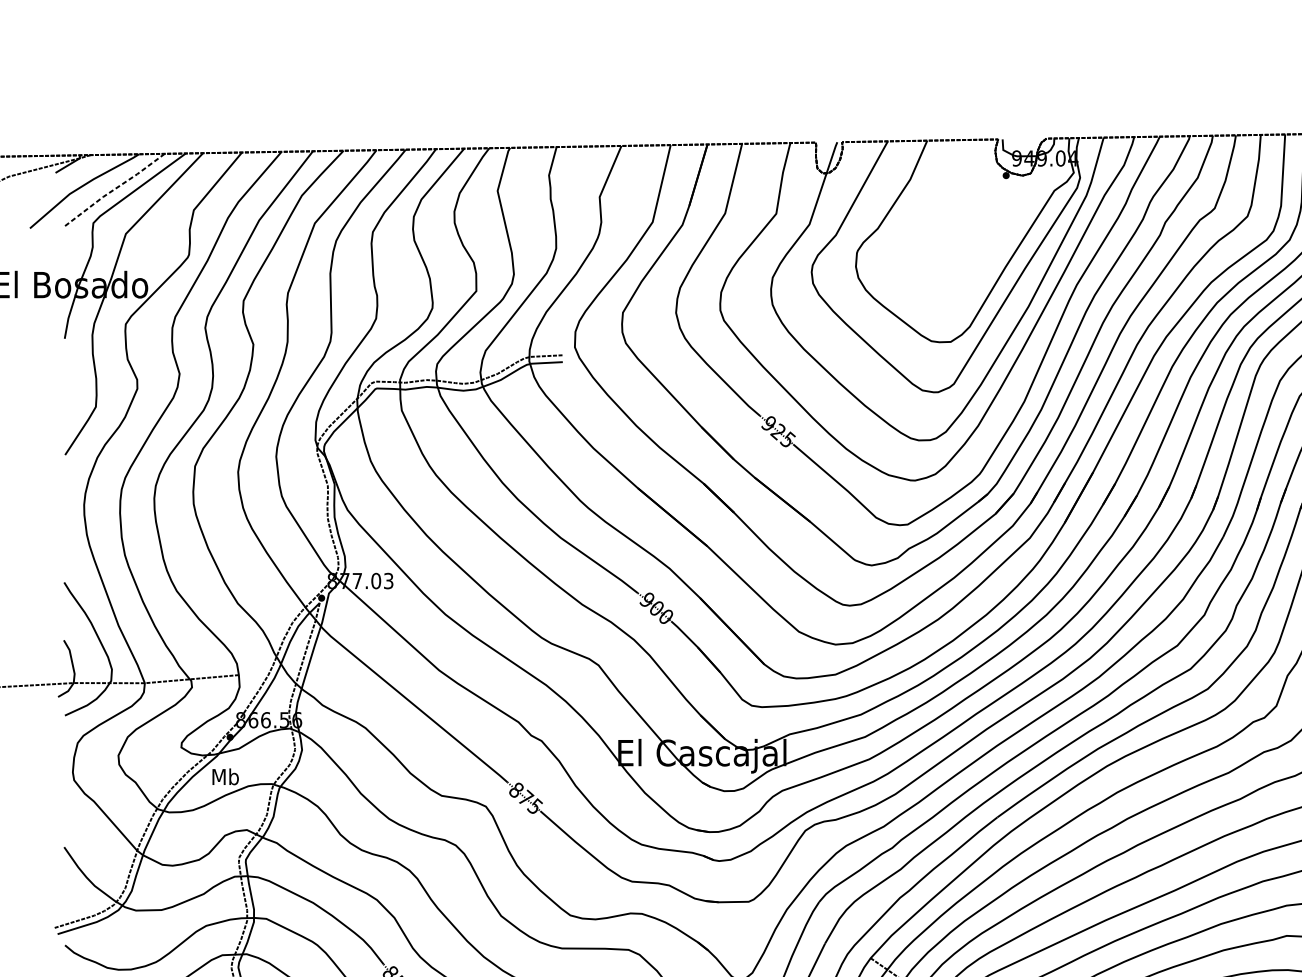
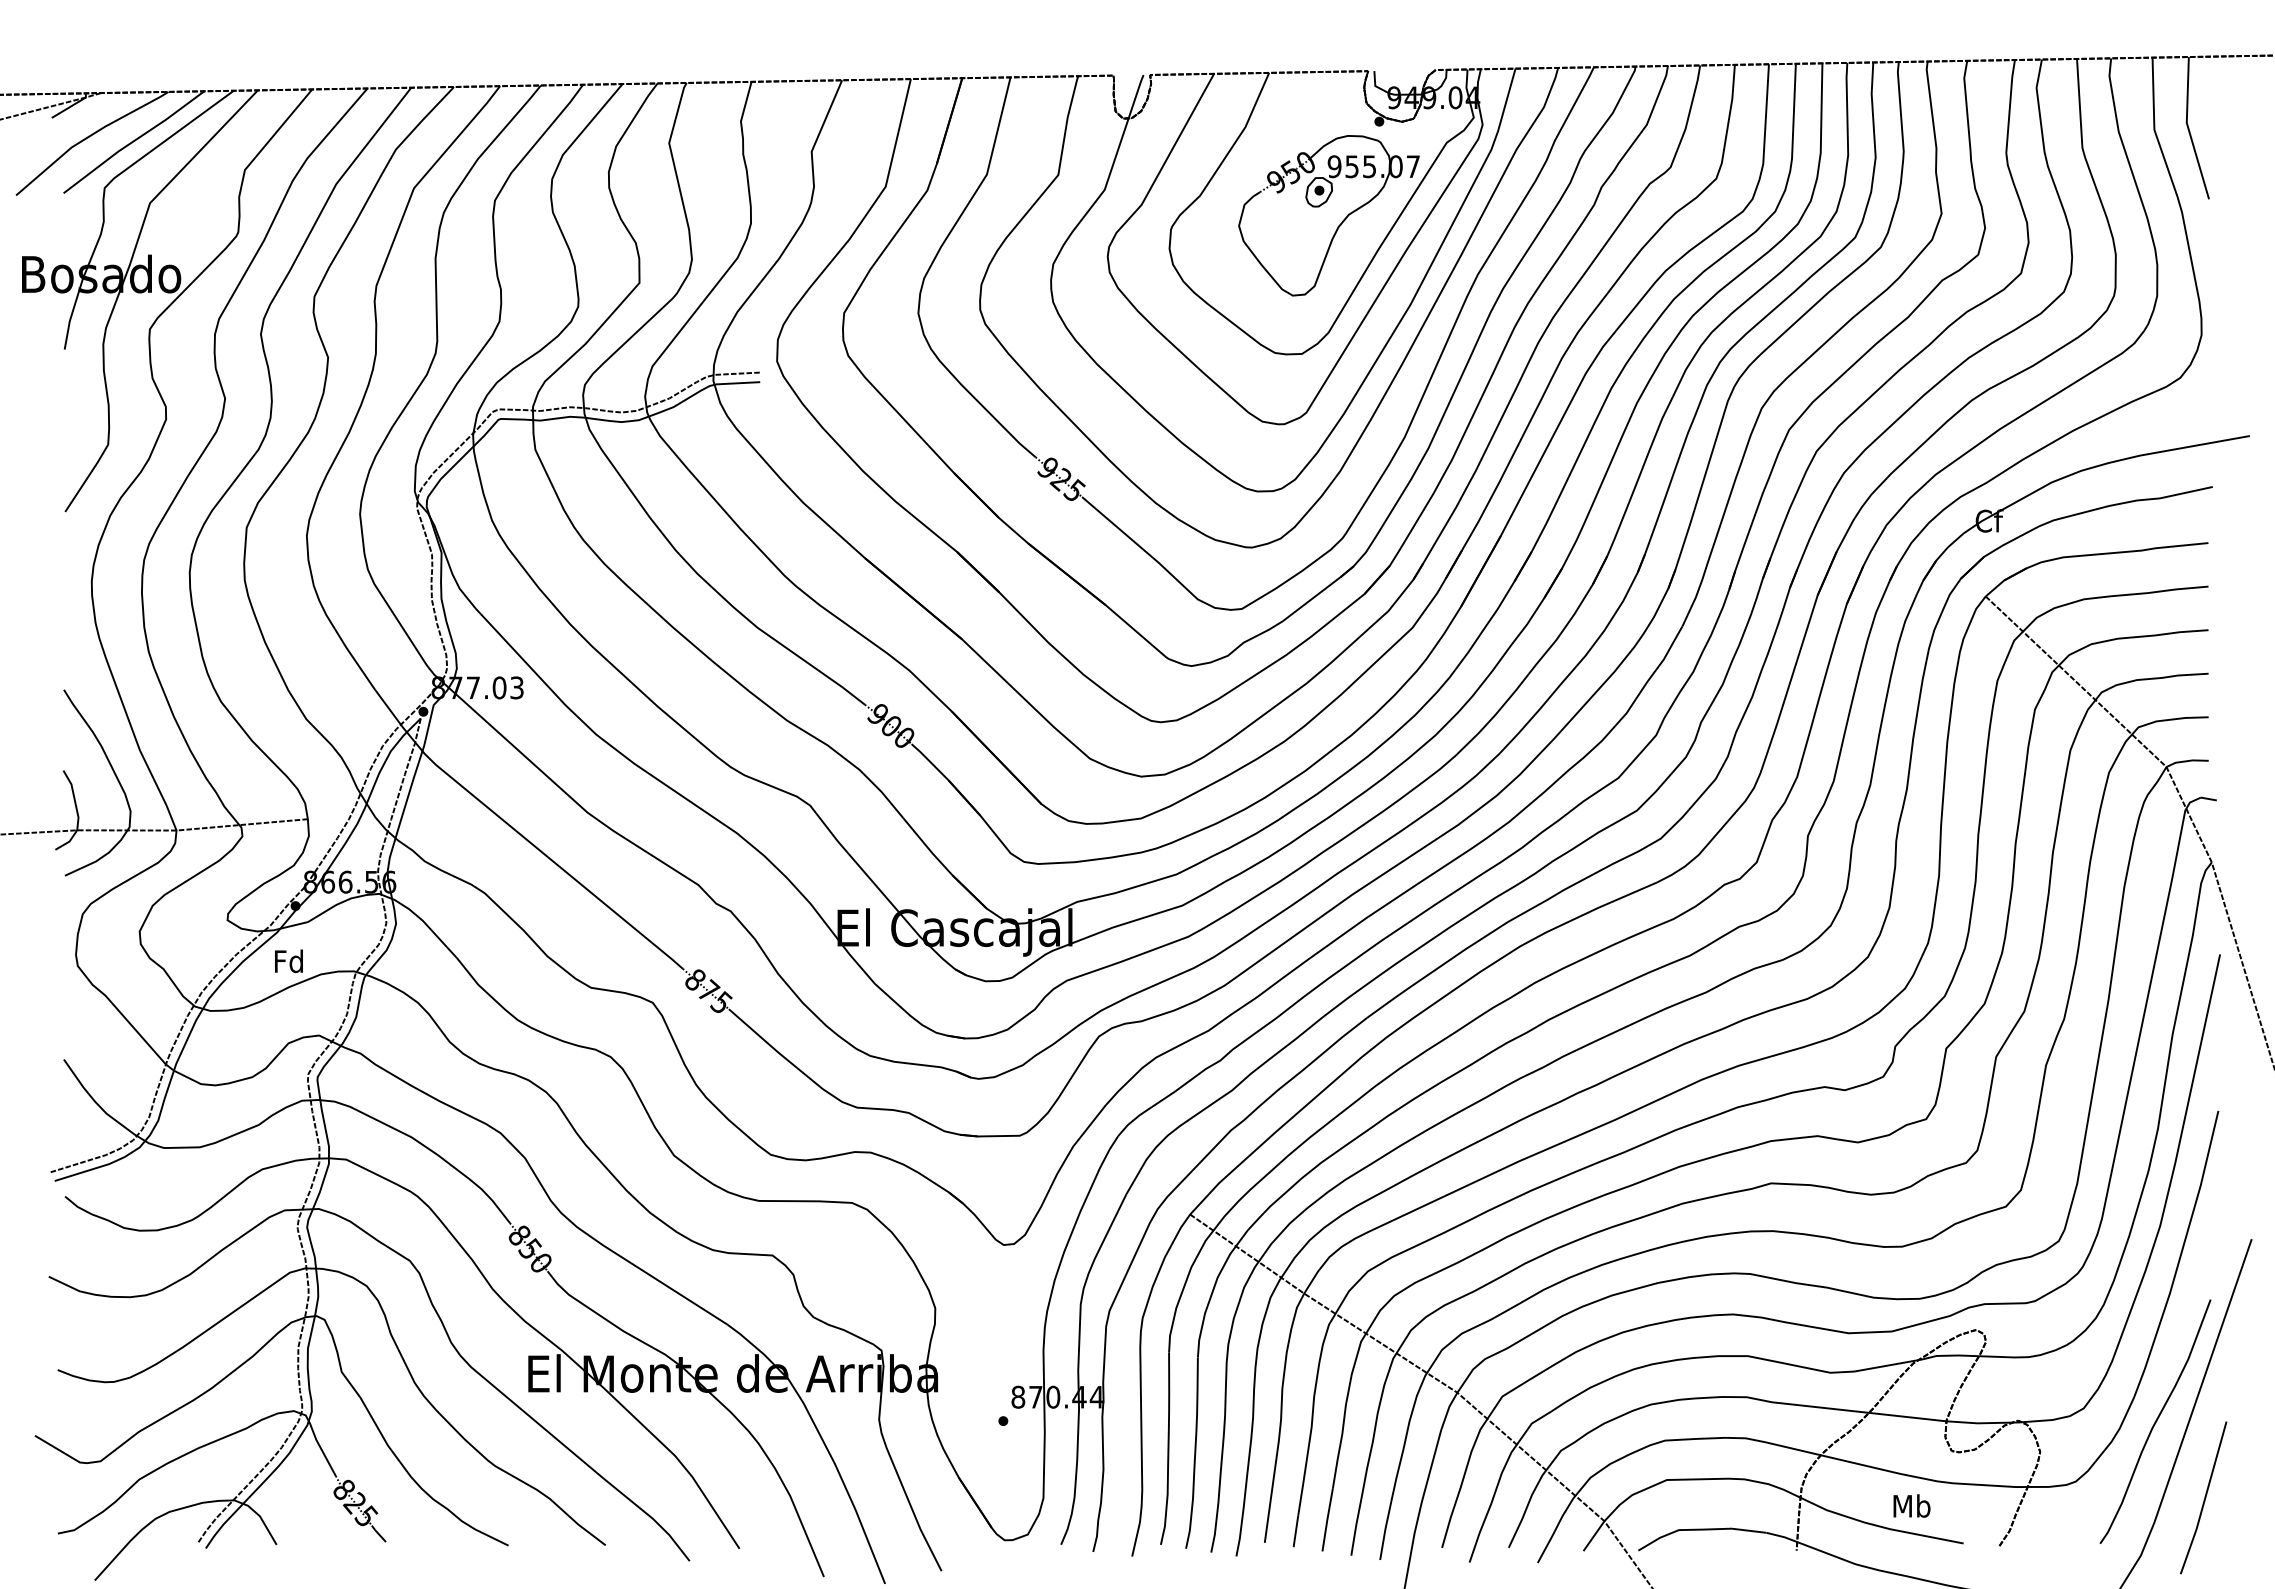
line: (114, 189) -> (133, 141), dashed -> solid
part: (965, 235) -> (1322, 205), added
text: (225, 777) -> (289, 961), Mb -> Fd

